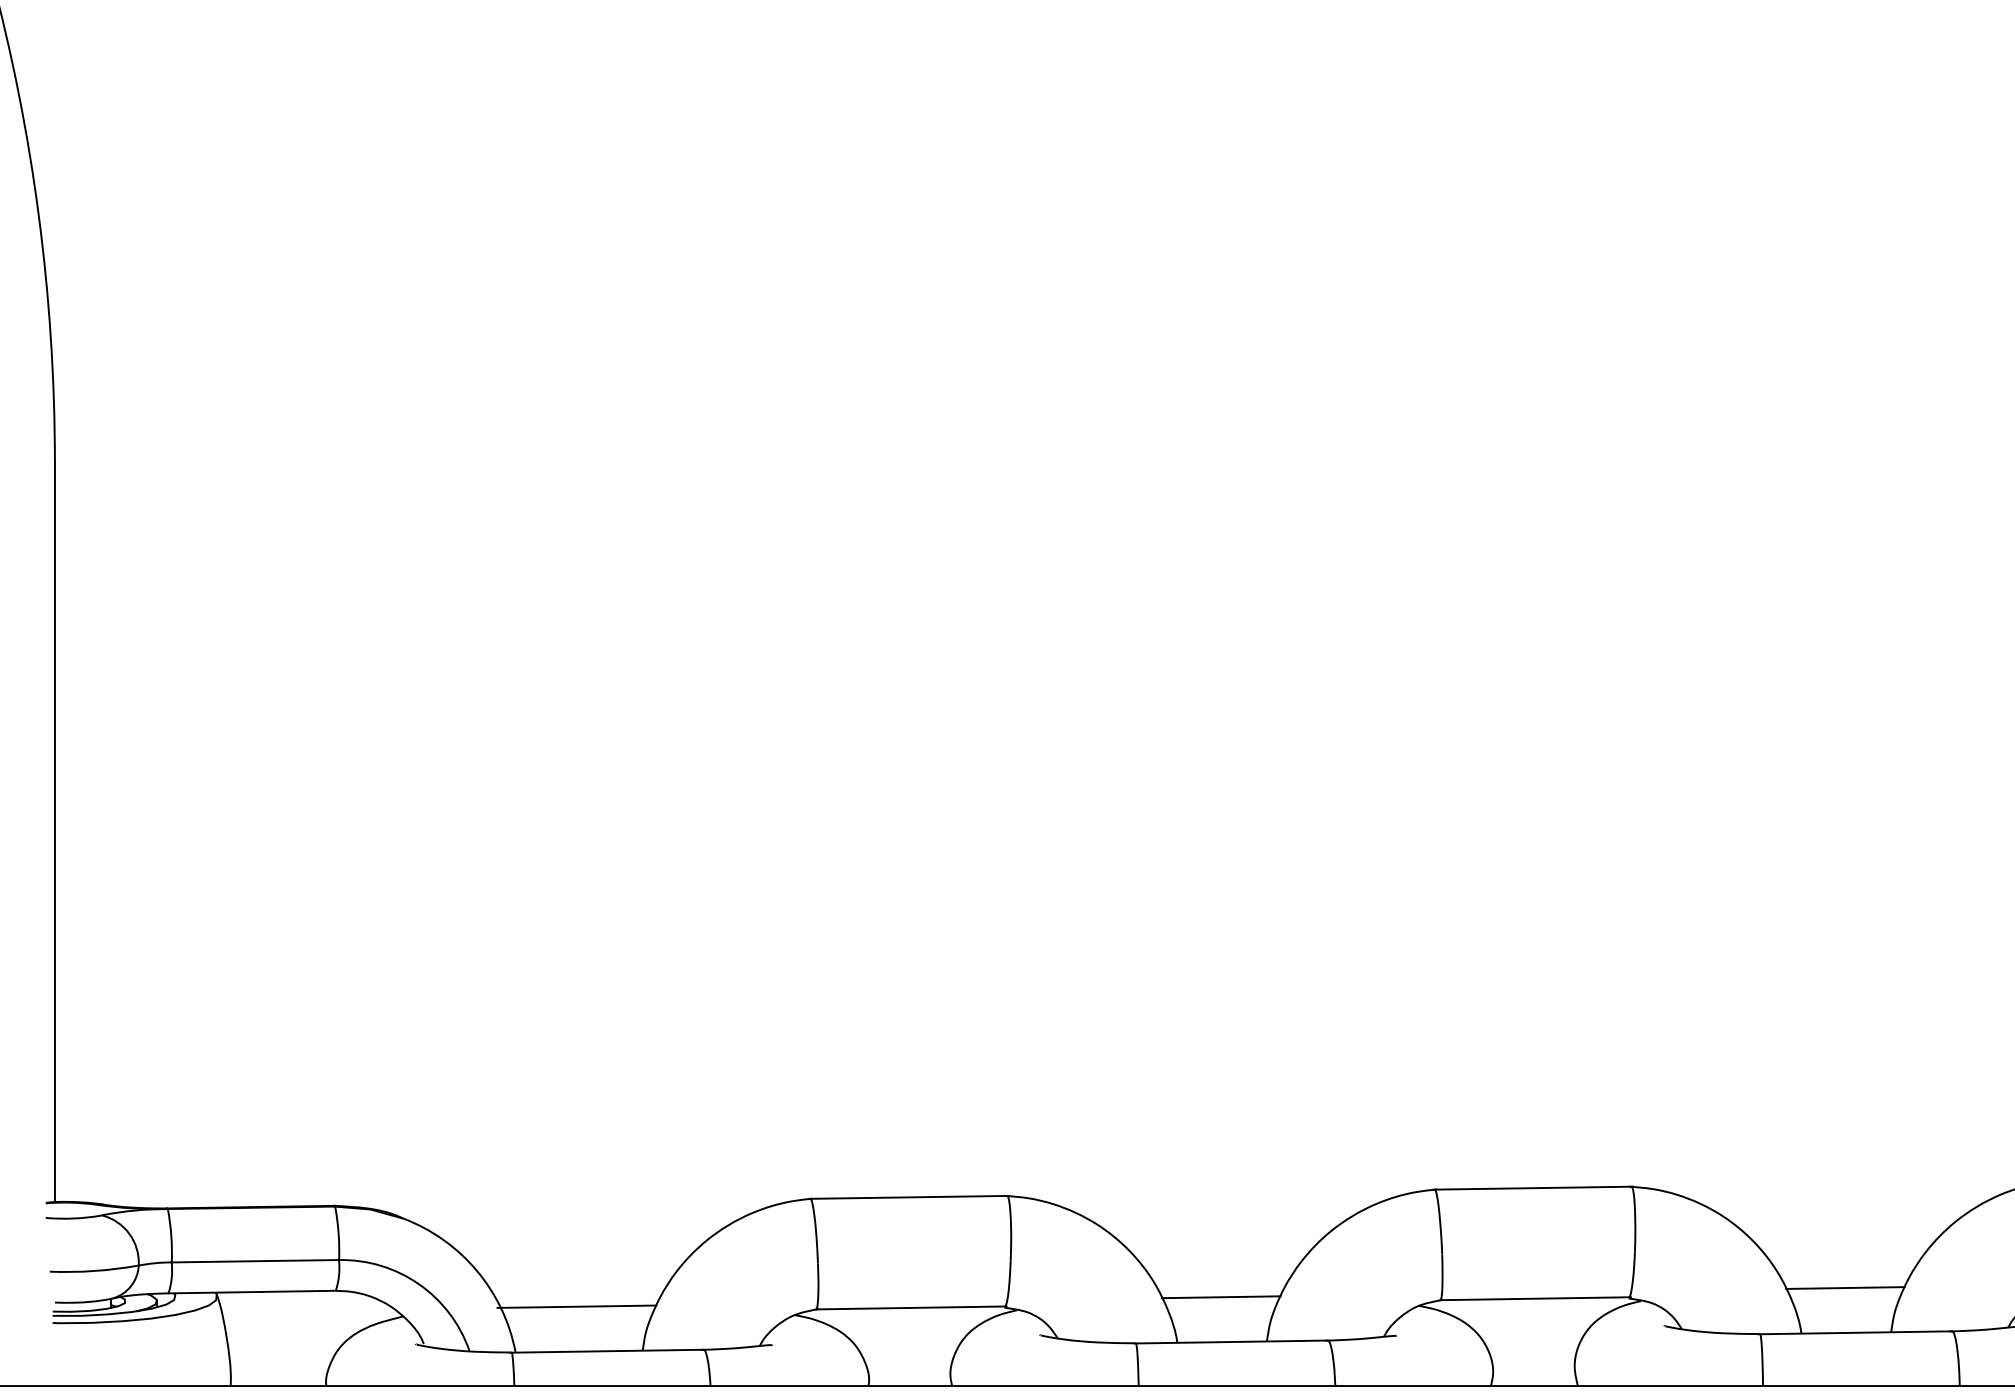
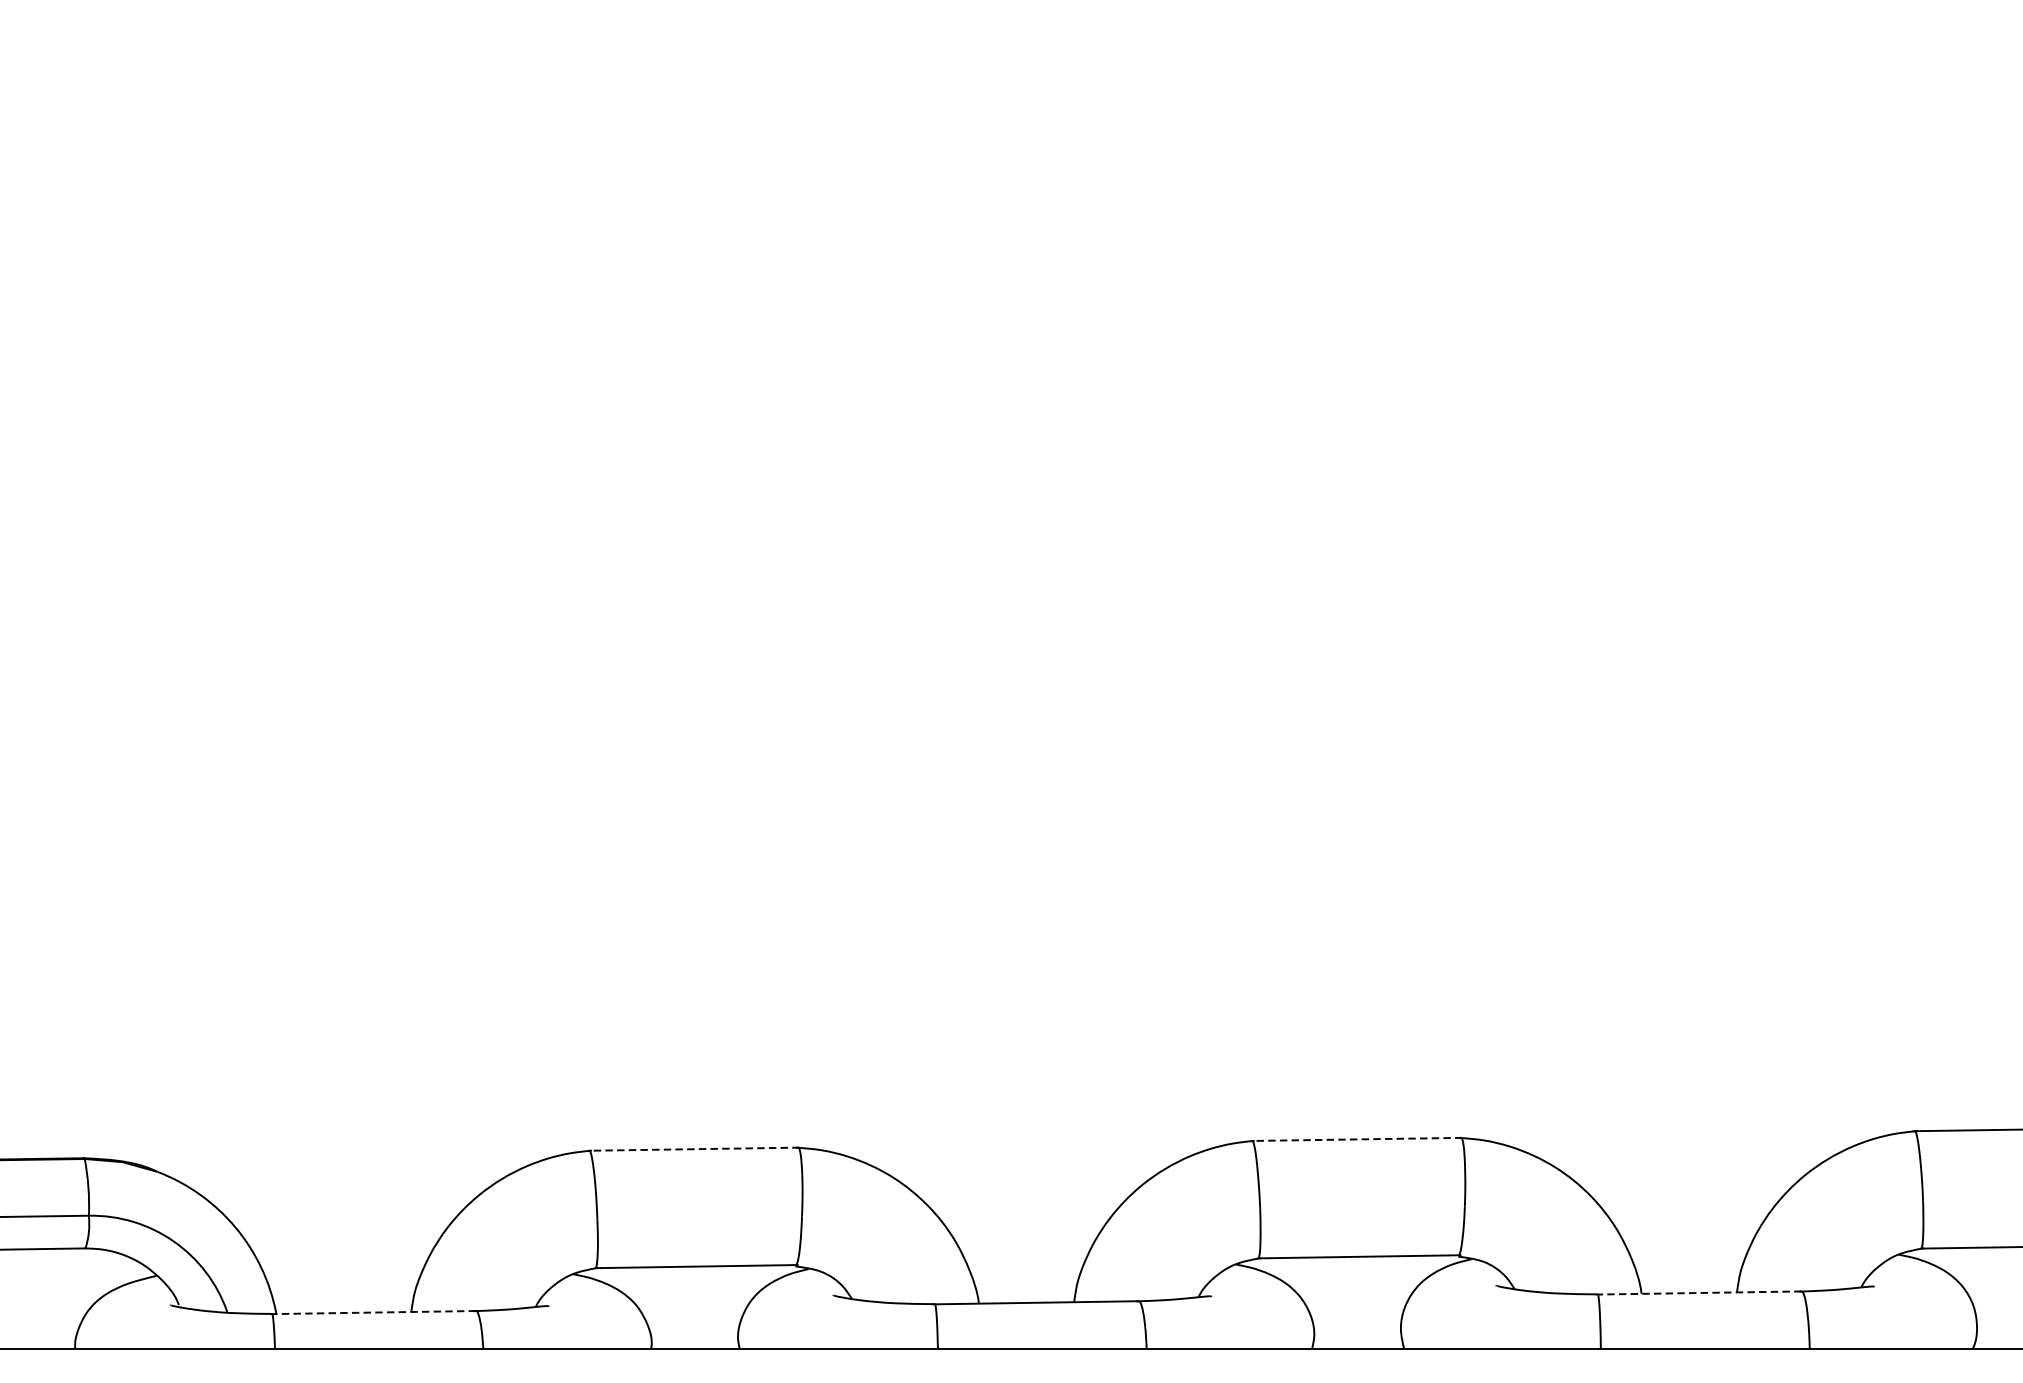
line: (1533, 1188) -> (1357, 1139), solid -> dashed
line: (908, 1197) -> (693, 1149), solid -> dashed
line: (1845, 1287) -> (1688, 1244), removed
line: (1220, 1297) -> (1024, 1255), removed
line: (576, 1306) -> (341, 1265), removed
line: (1855, 1332) -> (1699, 1292), solid -> dashed
line: (606, 1351) -> (372, 1312), solid -> dashed

